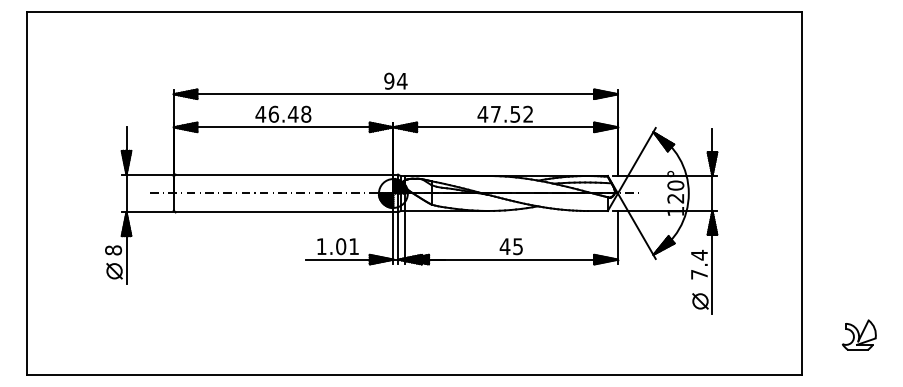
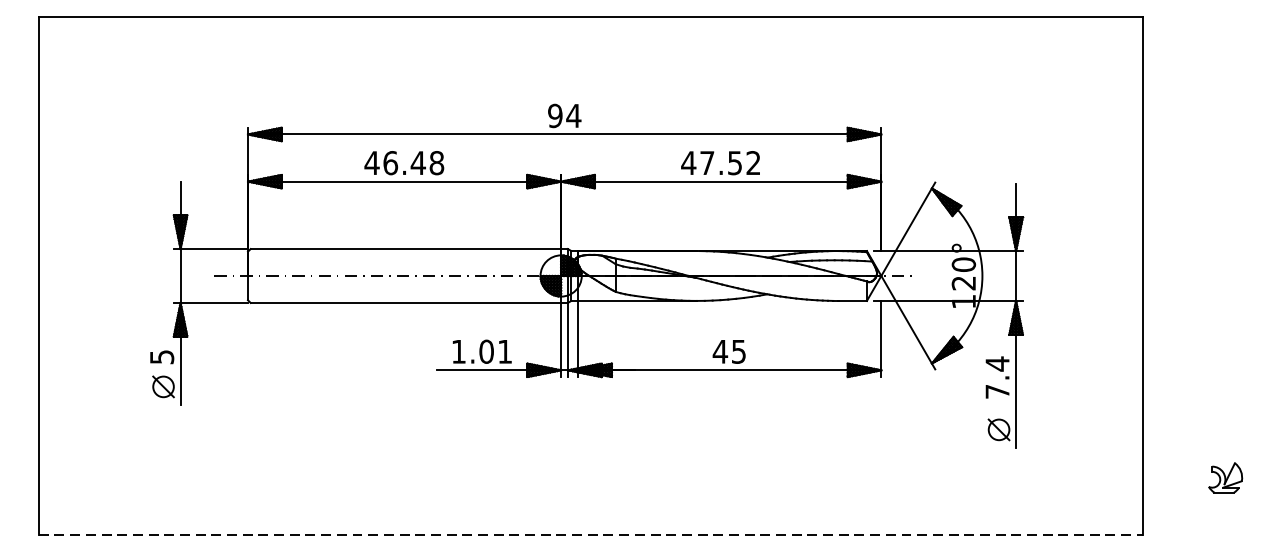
text: (113, 250) -> (162, 357), 8 -> 5
part: (859, 334) -> (1225, 477), size x0.7
line: (414, 375) -> (591, 535), solid -> dashed

